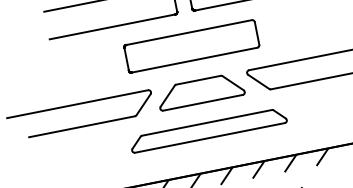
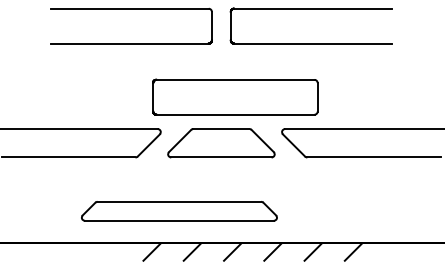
part: (191, 45) -> (235, 96), moved
part: (208, 130) -> (179, 211), moved

